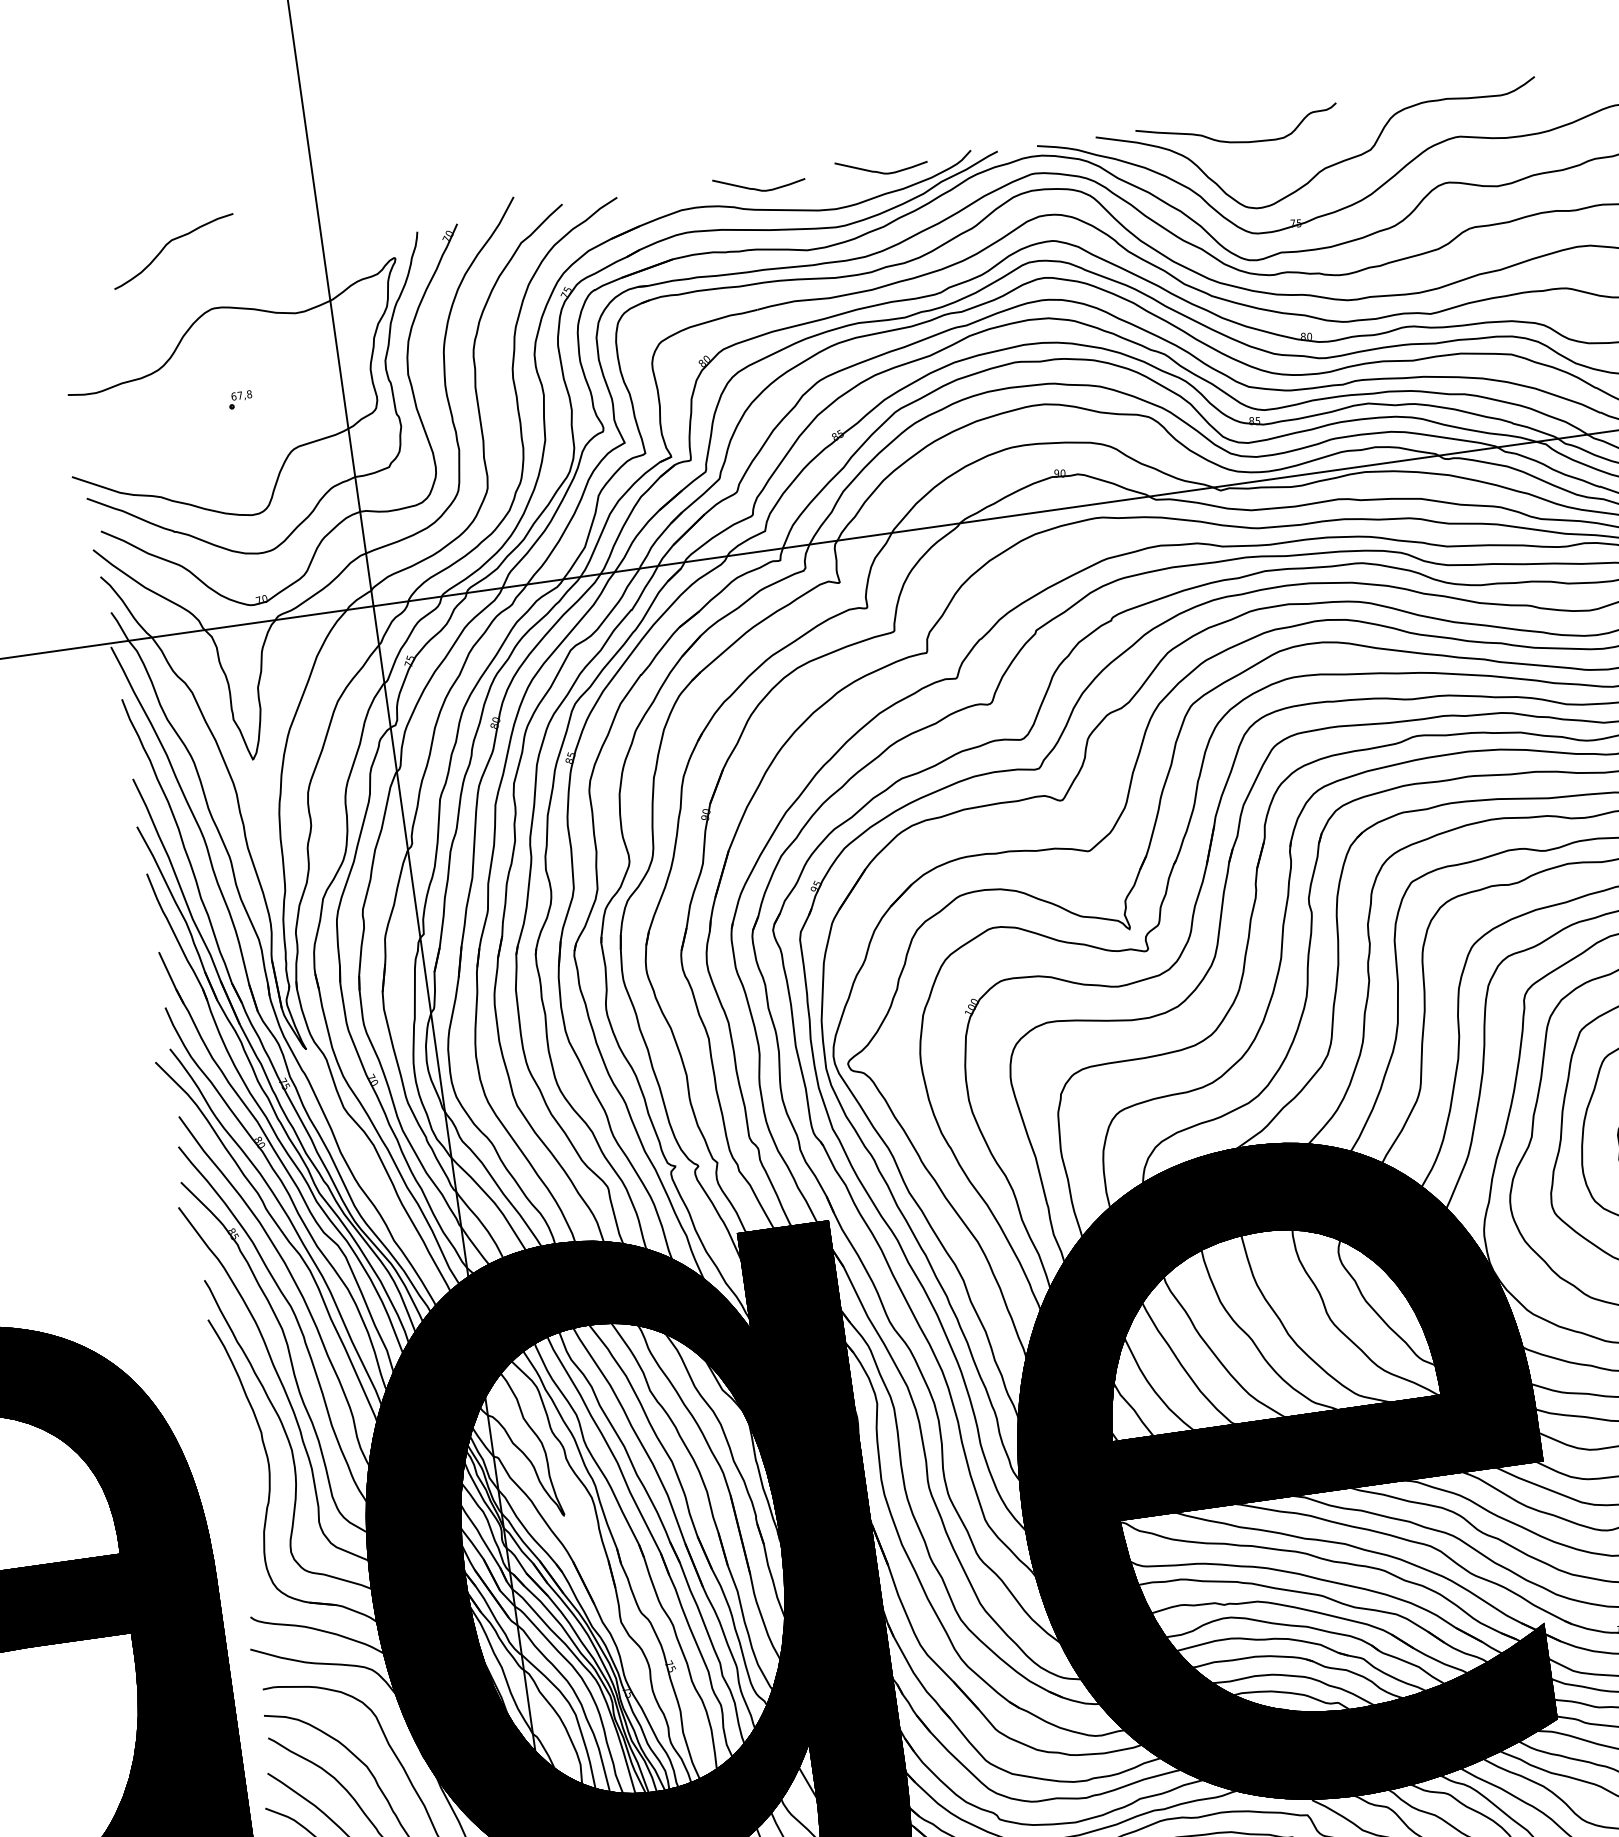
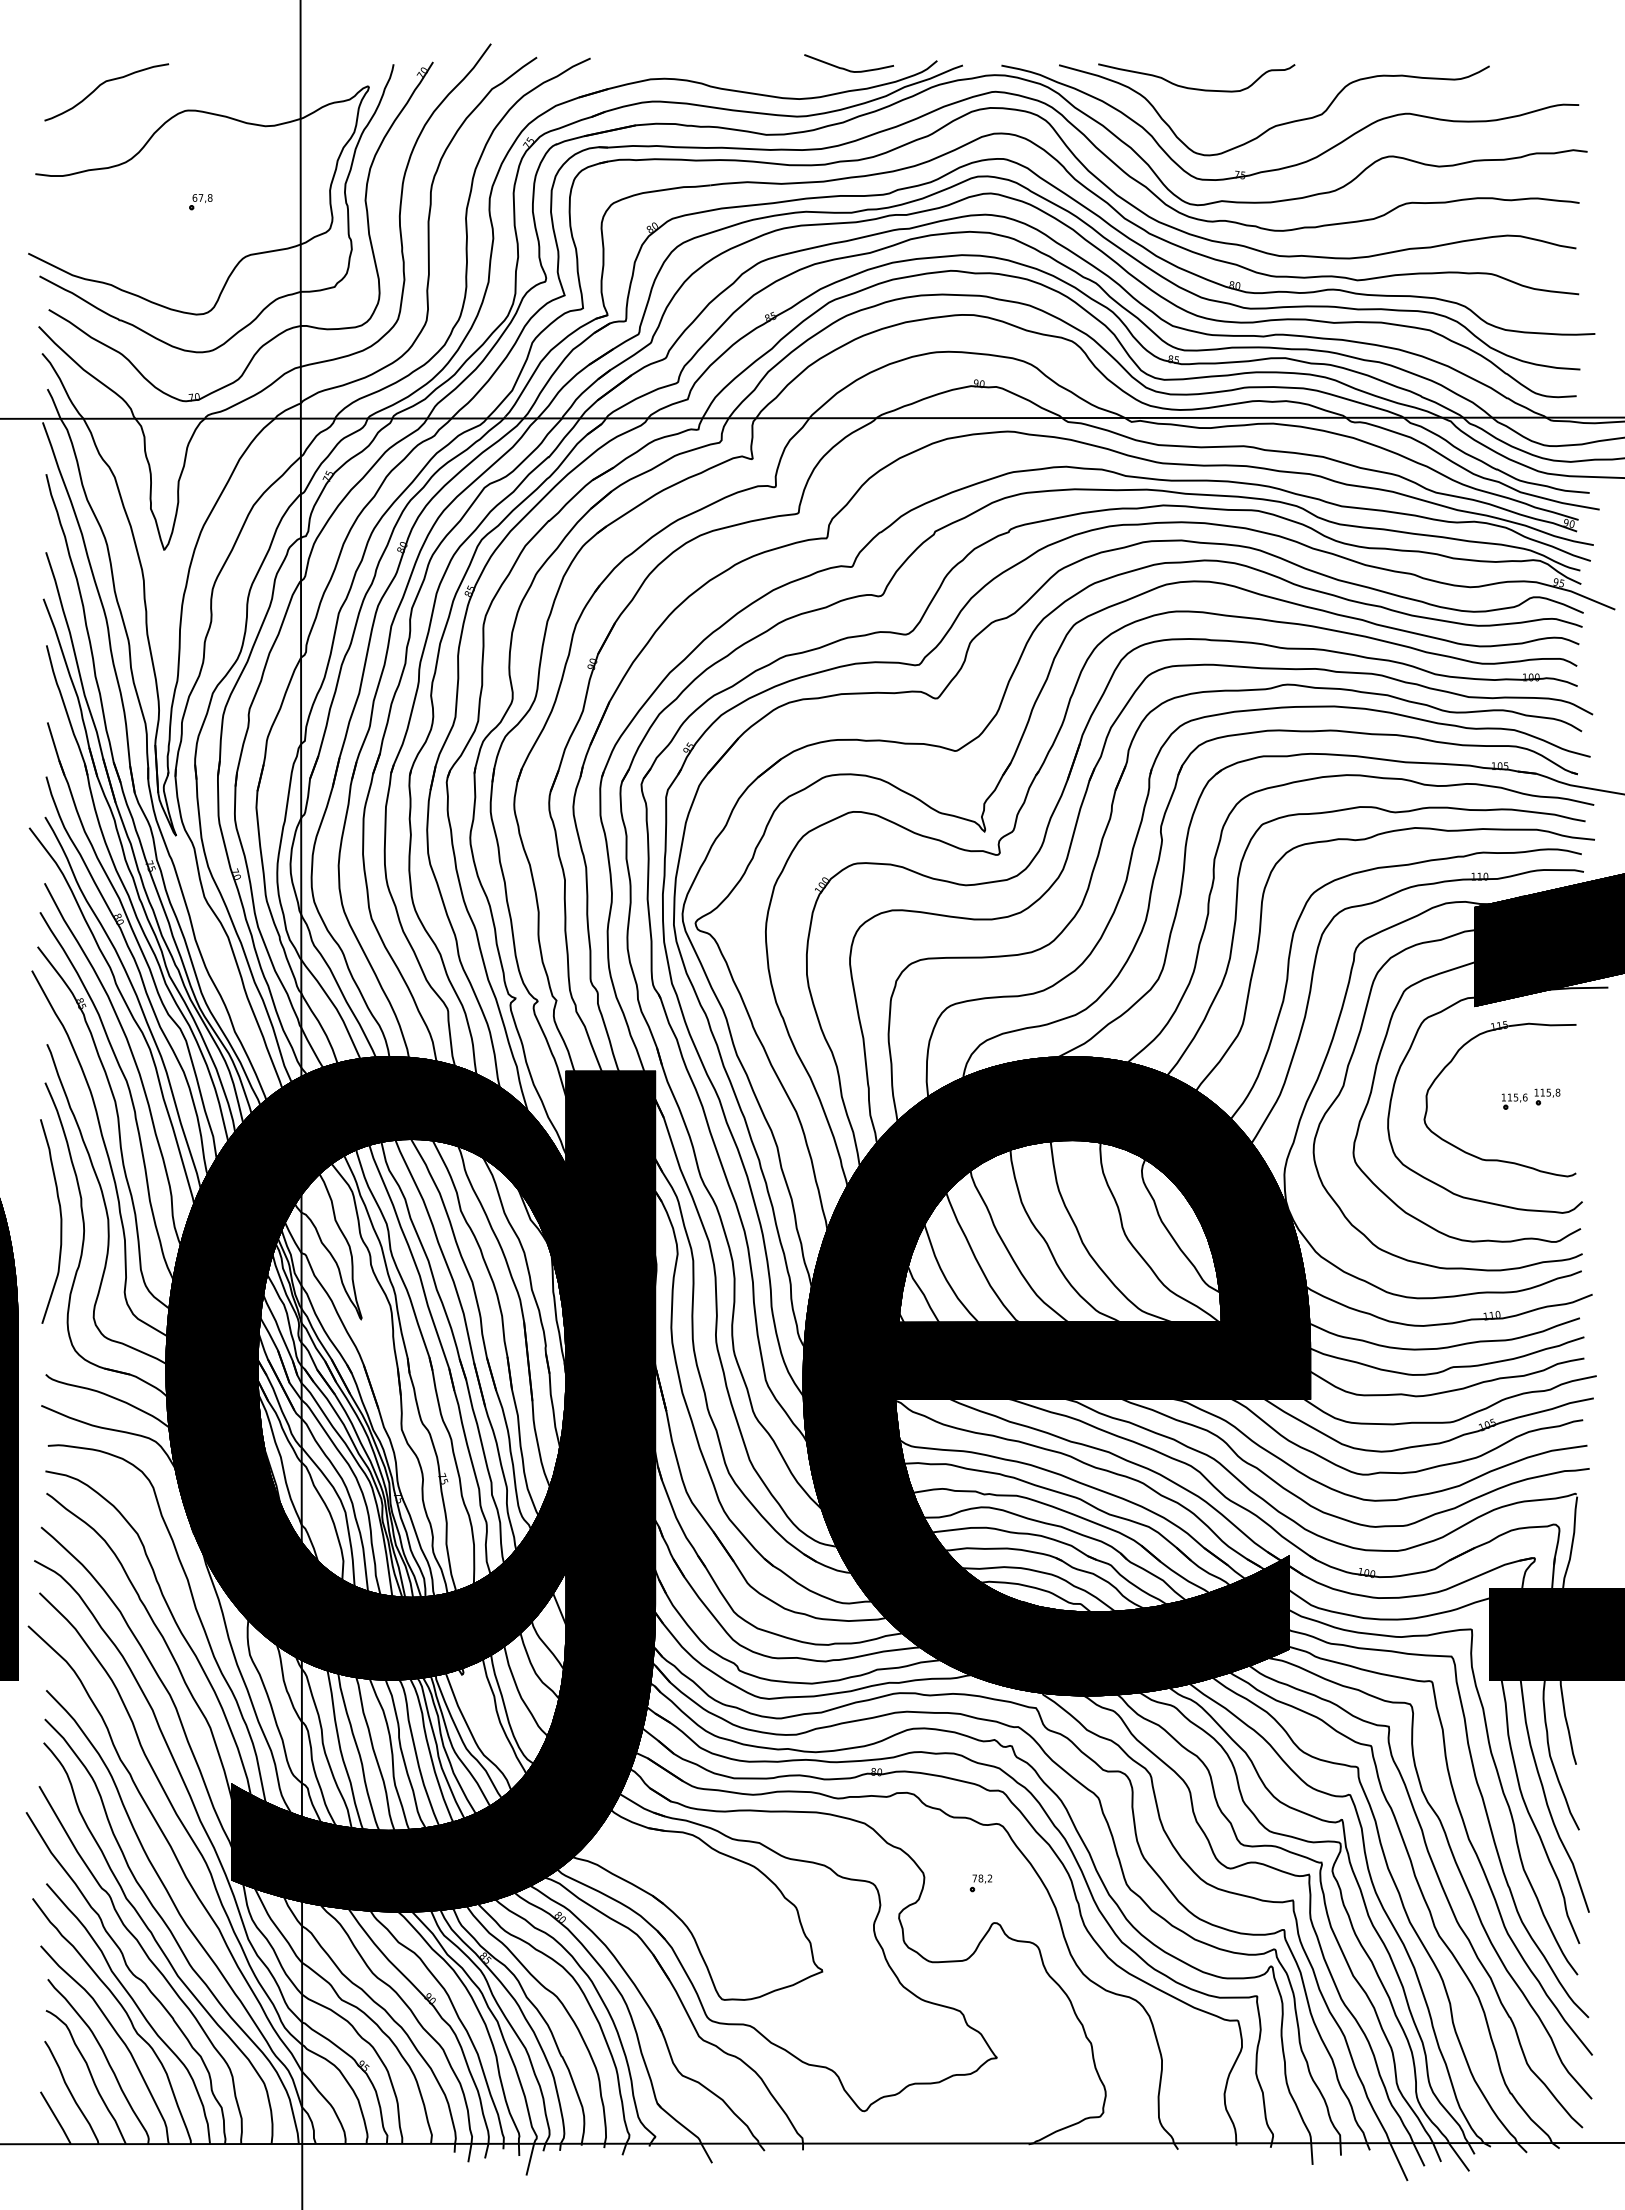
curve: (759, 189) -> (728, 69), removed
curve: (166, 246) -> (100, 86), moved
curve: (243, 1459) -> (60, 1221), added

